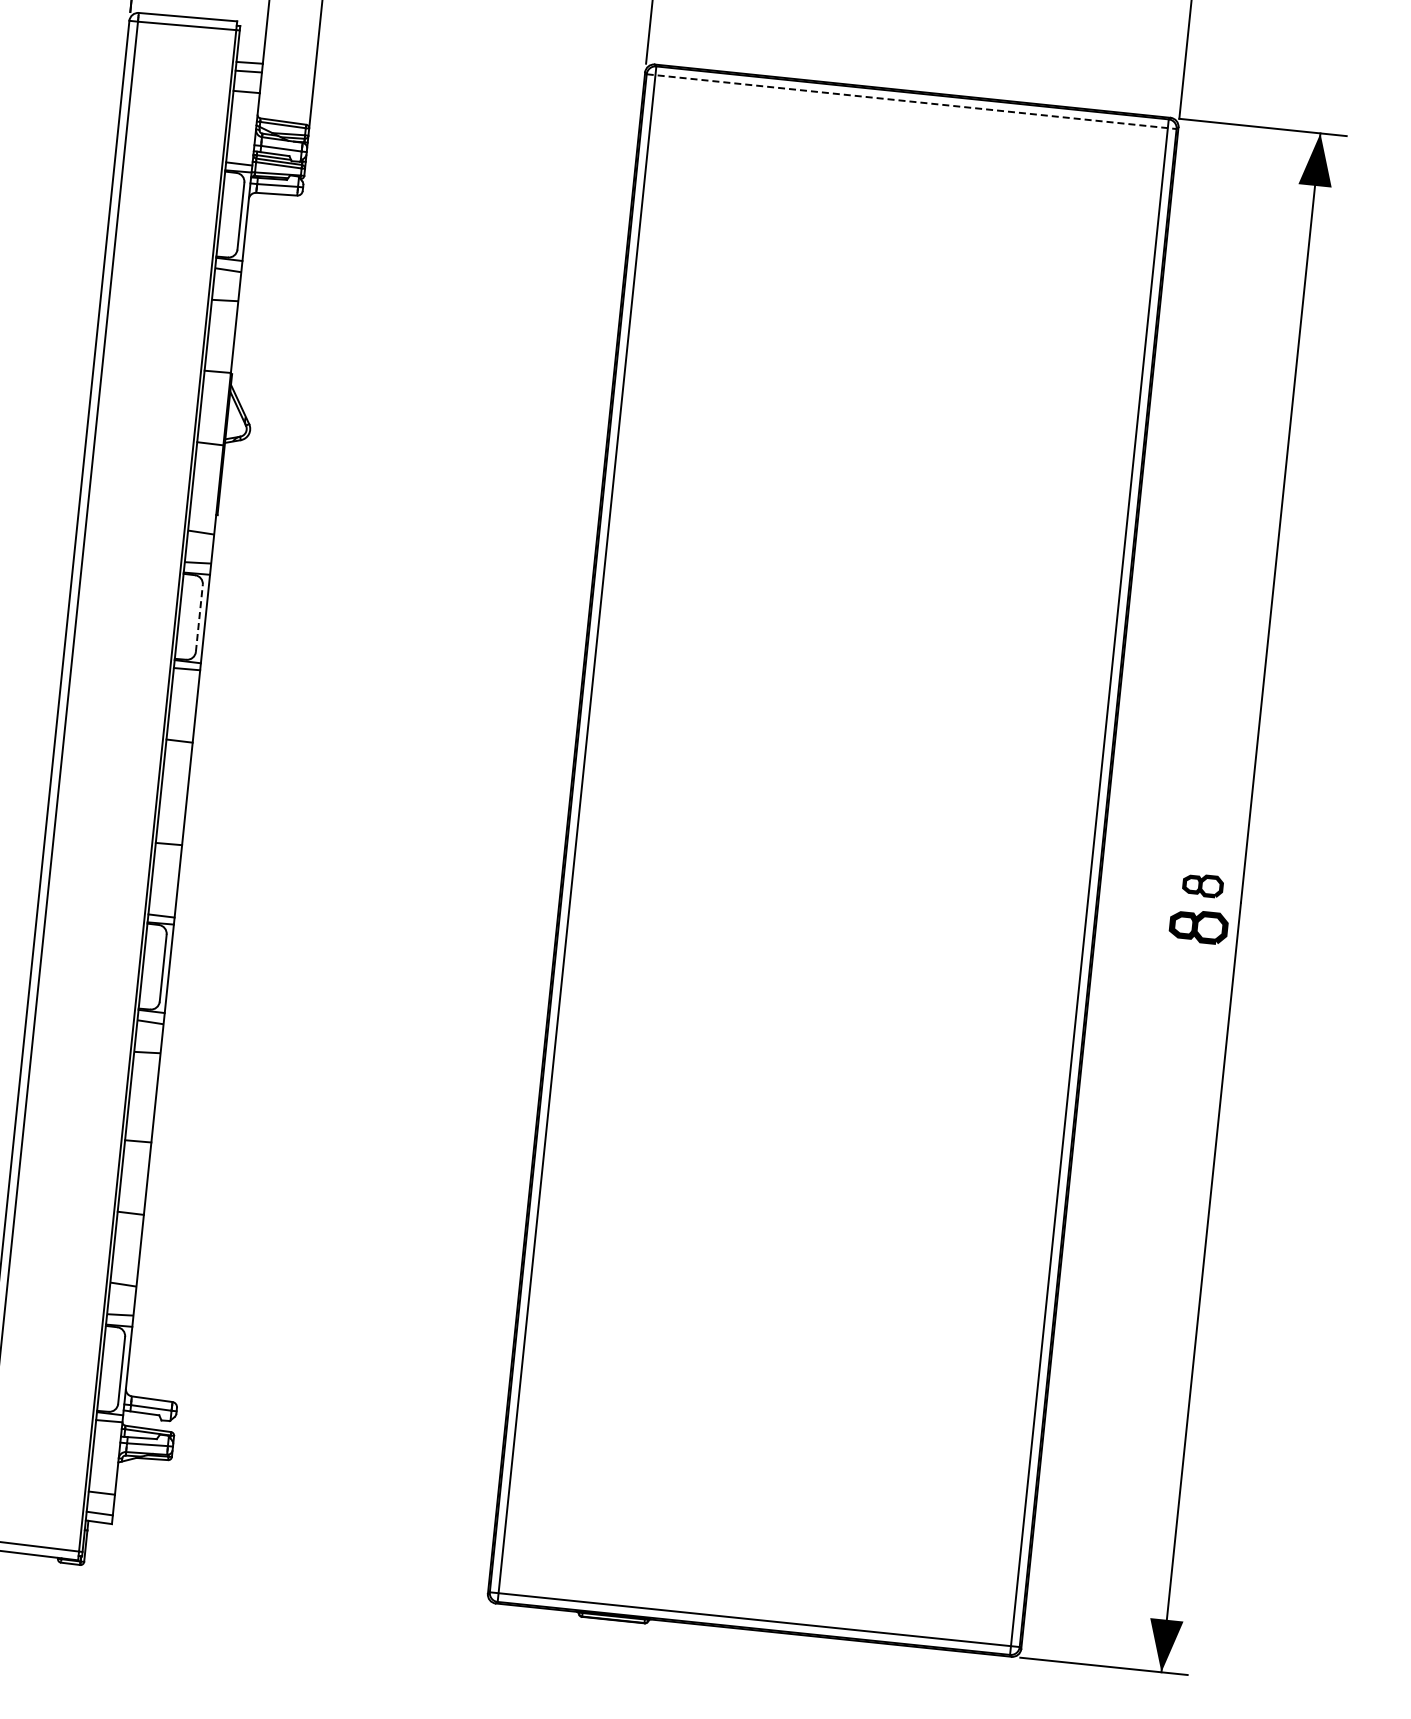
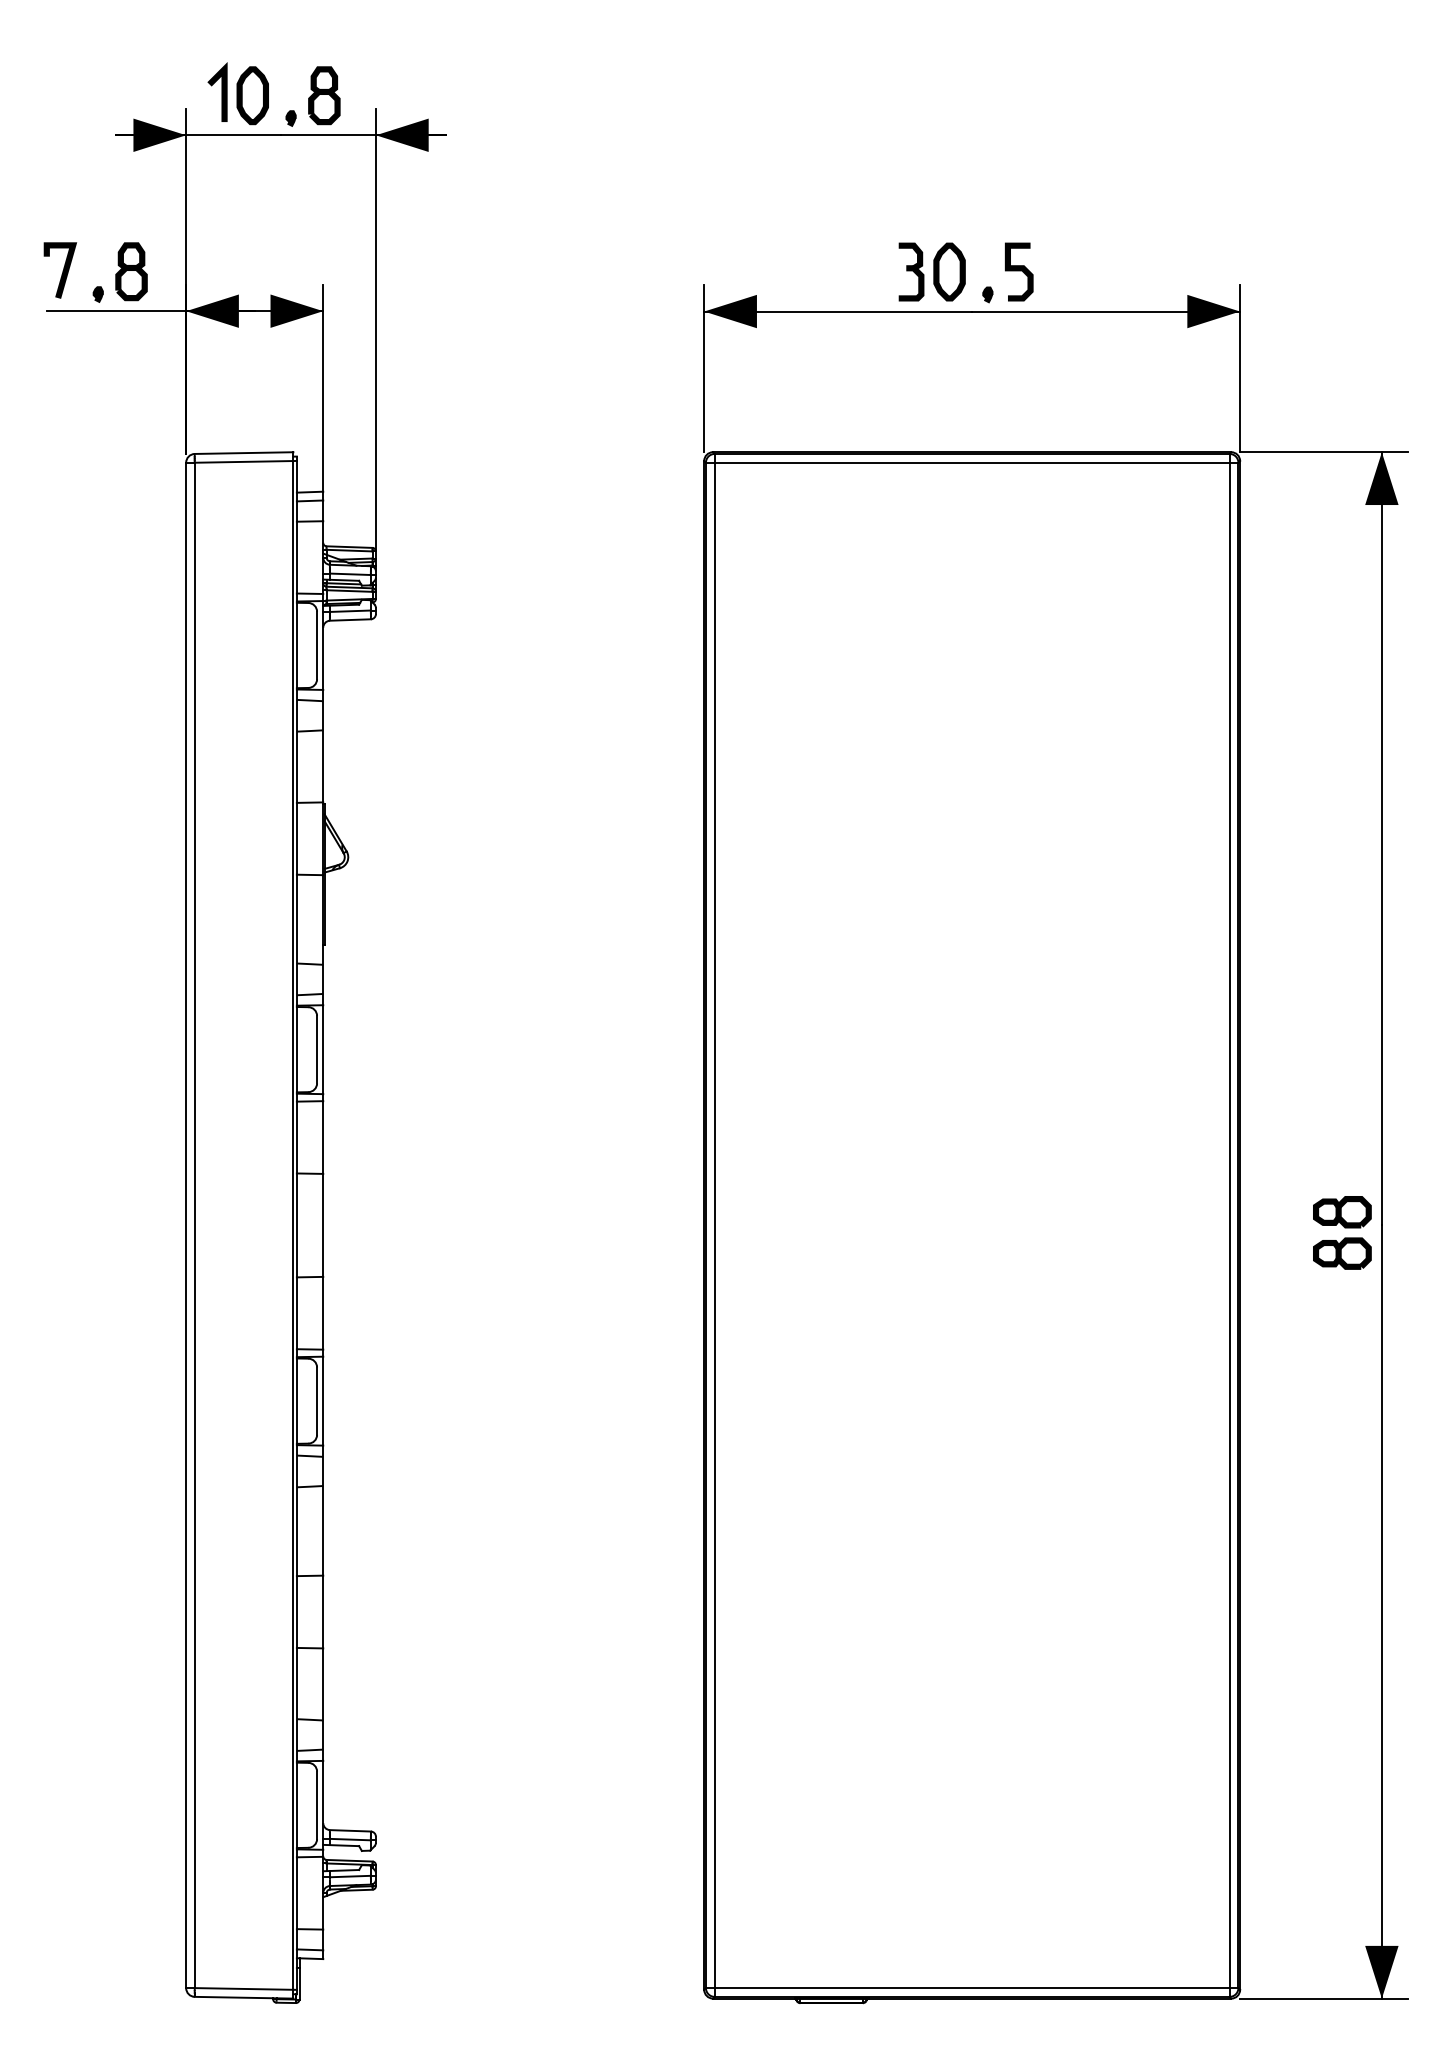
line: (912, 101) -> (972, 462), dashed -> solid
line: (199, 618) -> (317, 1049), dashed -> solid
part: (1203, 885) -> (1342, 1212), size x1.43

